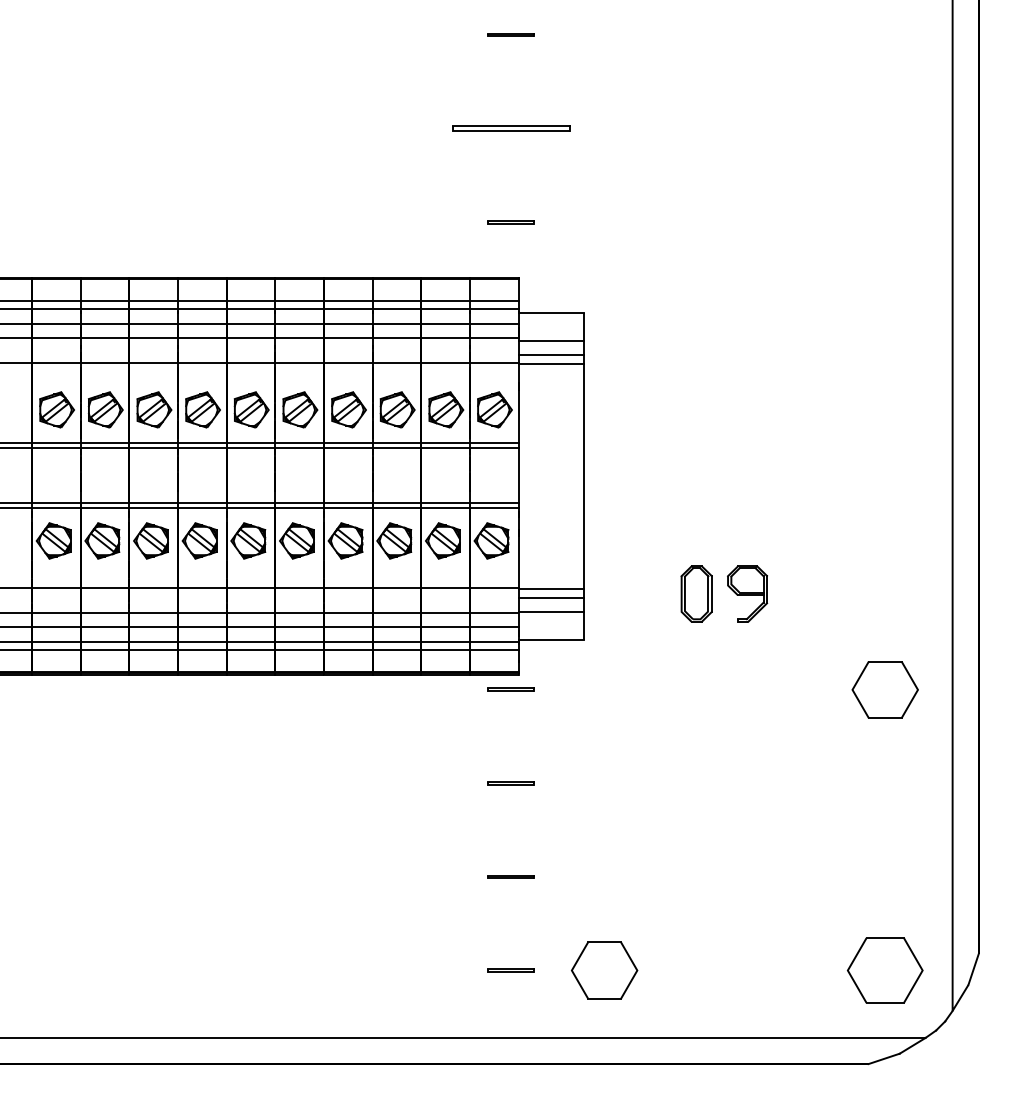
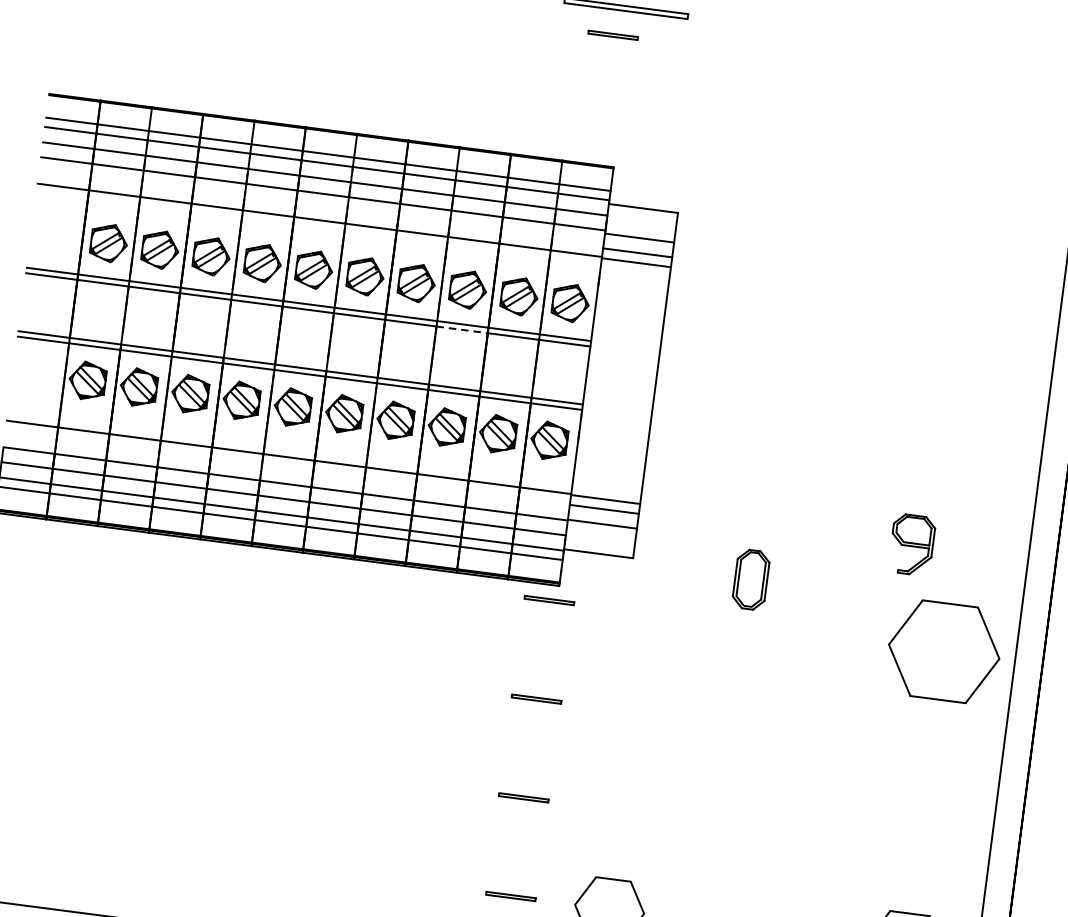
line: (510, 221) -> (612, 34), moved
line: (397, 448) -> (462, 330), solid -> dashed
part: (696, 593) -> (751, 579), moved
part: (747, 593) -> (912, 544), moved
part: (884, 689) -> (943, 651), size x1.6

